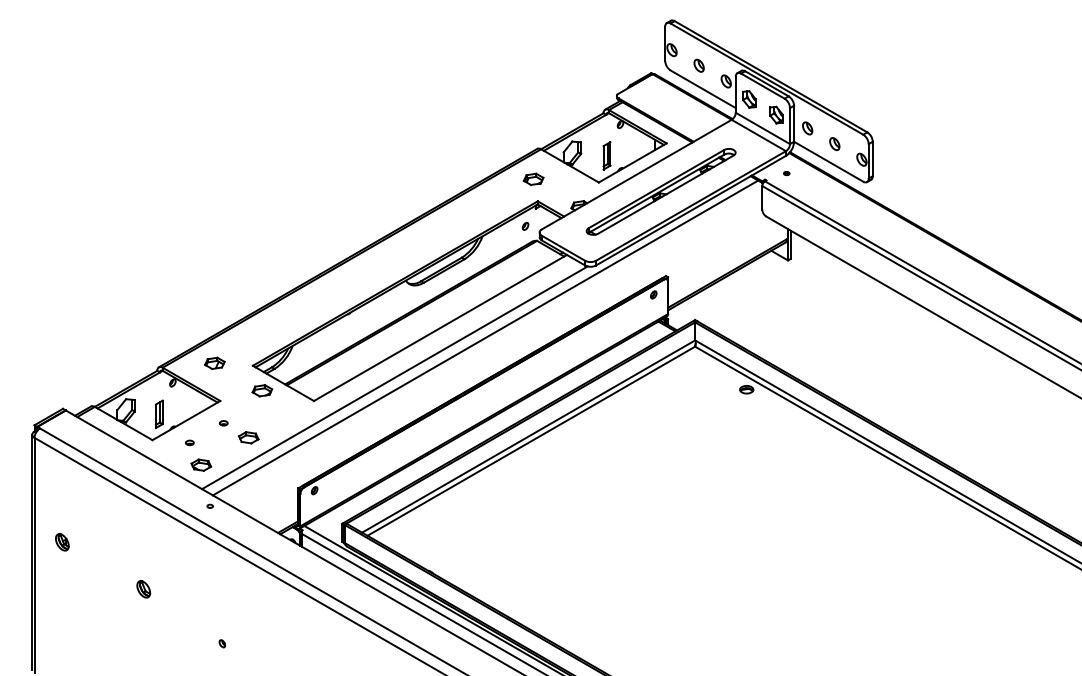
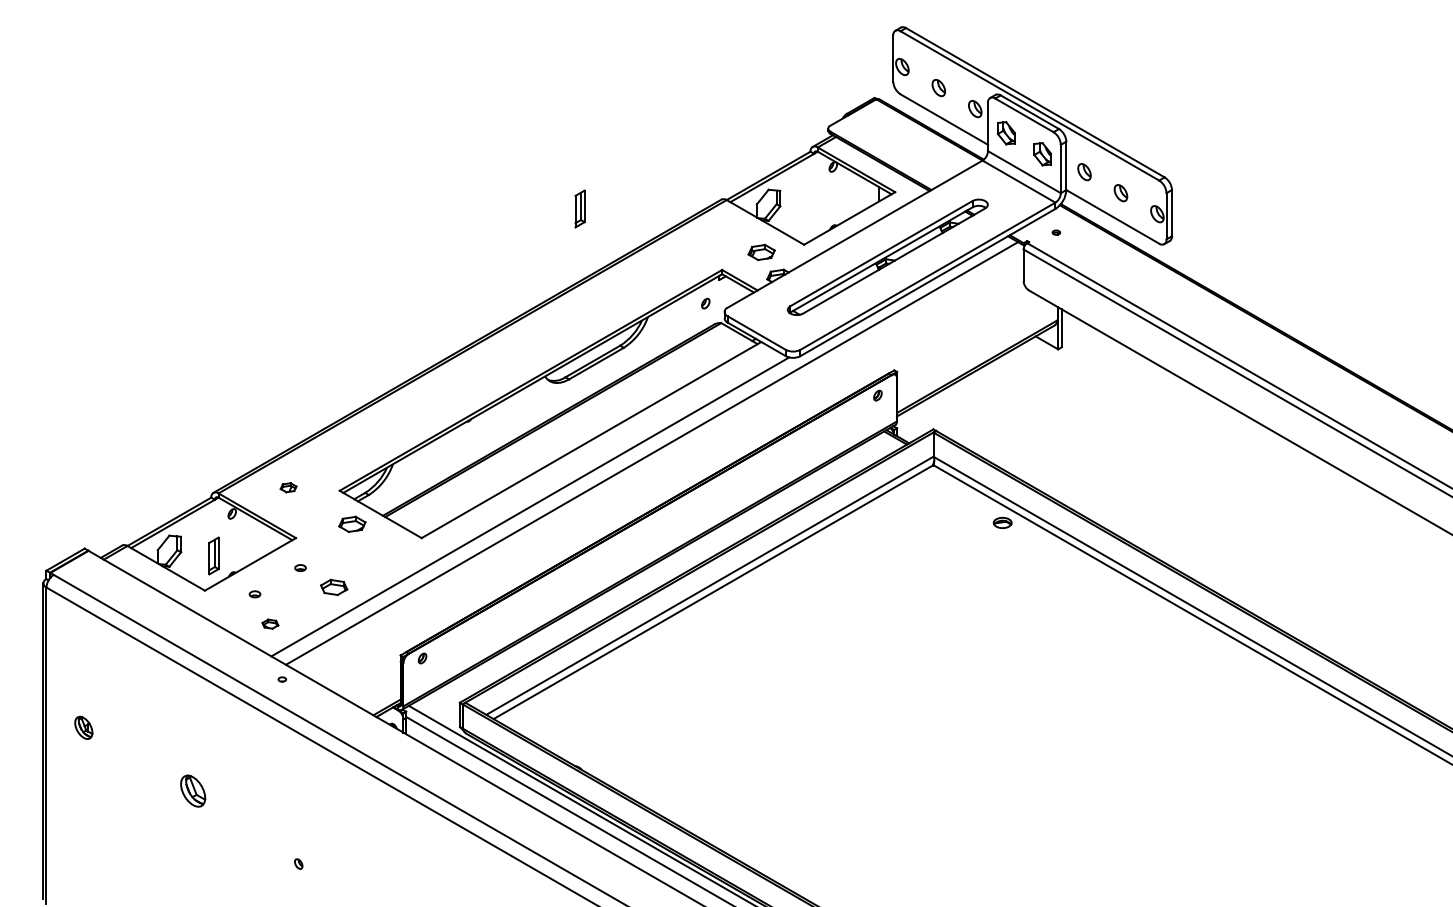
part: (606, 155) -> (579, 208), moved
part: (533, 179) -> (761, 252), moved
part: (214, 363) -> (288, 487), size x0.6
part: (201, 464) -> (270, 623), size x0.6
part: (143, 588) -> (192, 790), size x1.4

